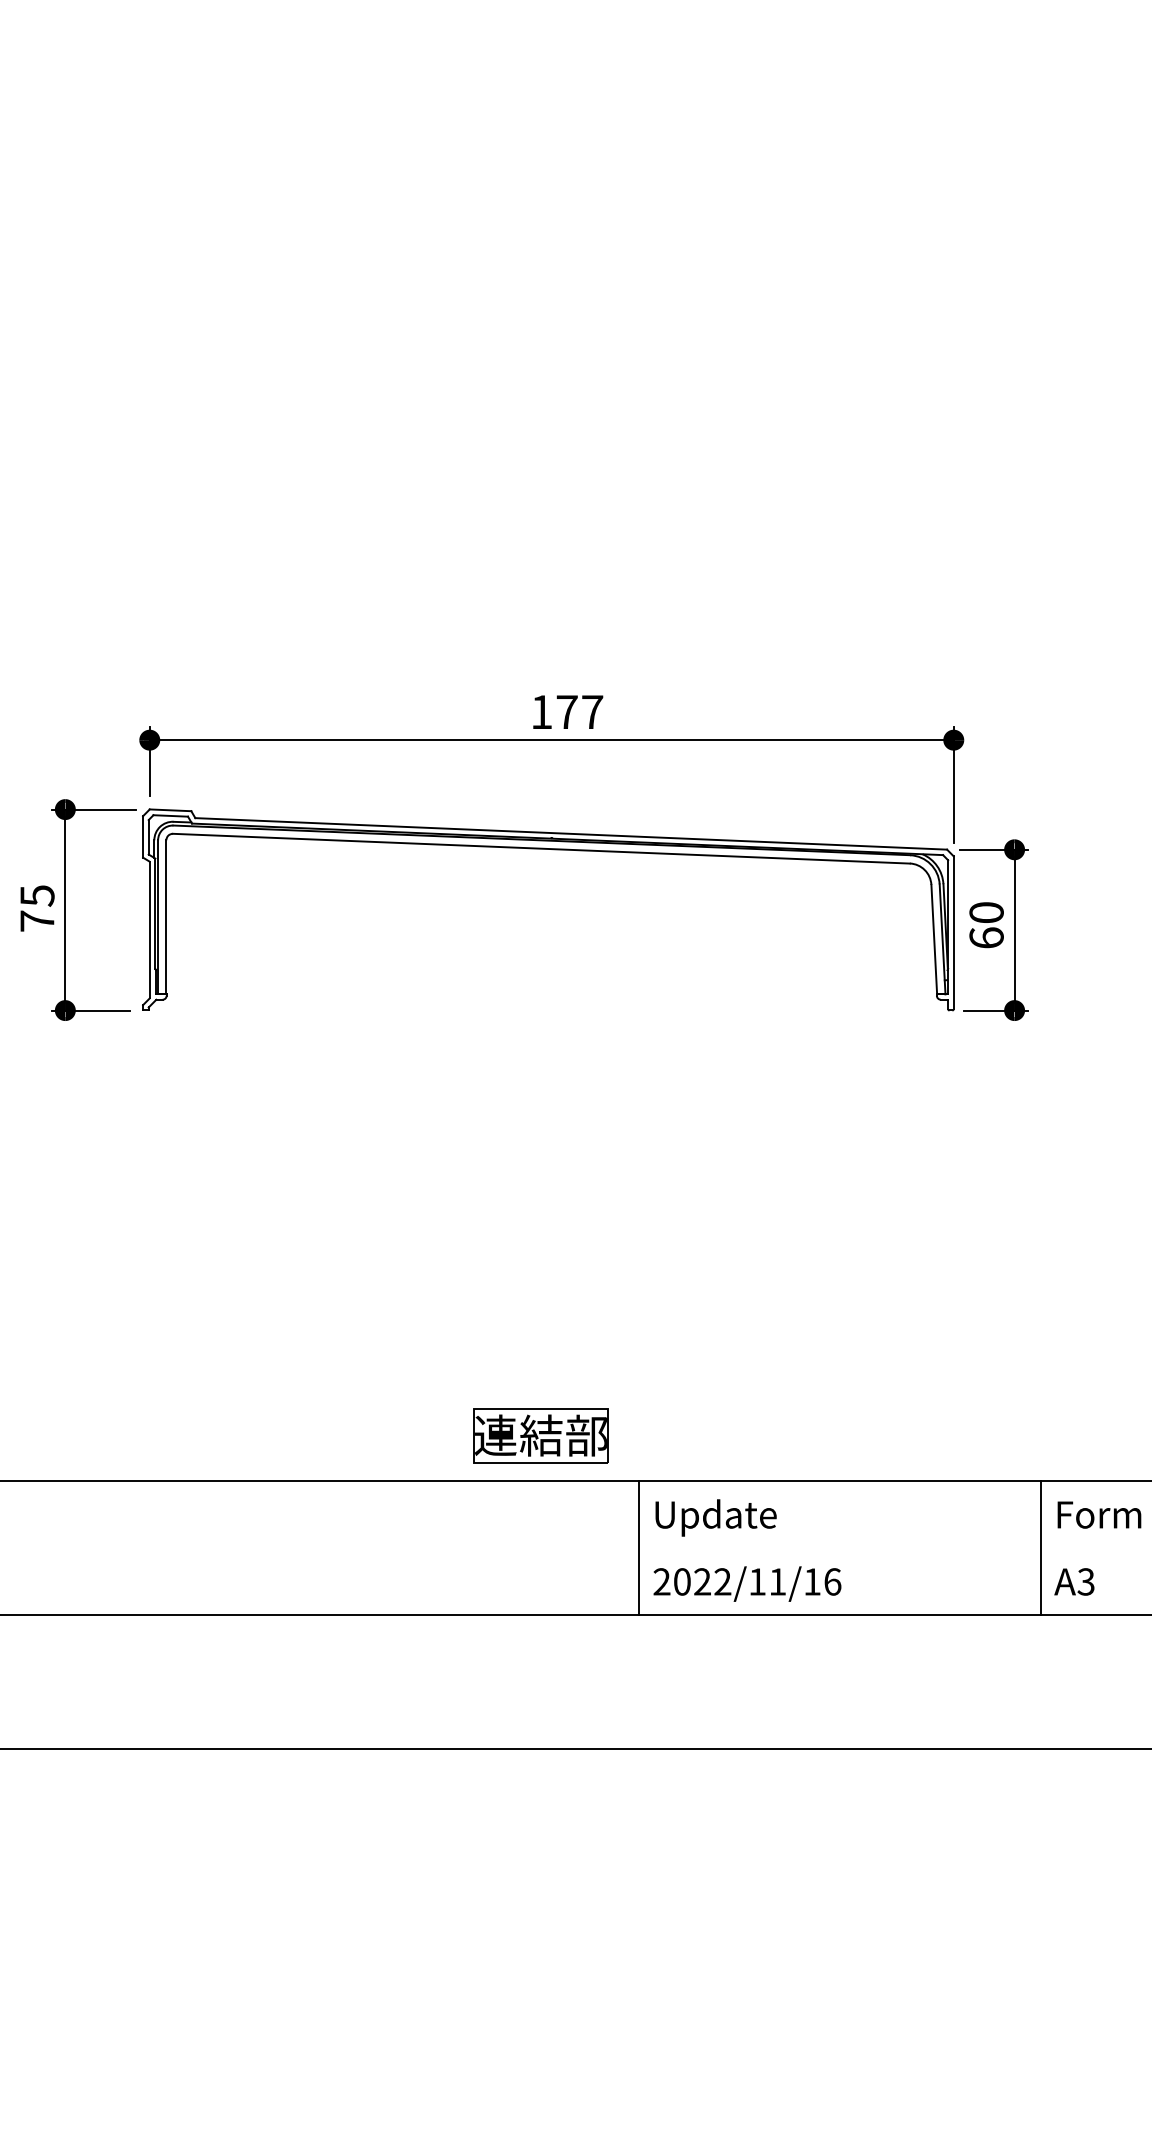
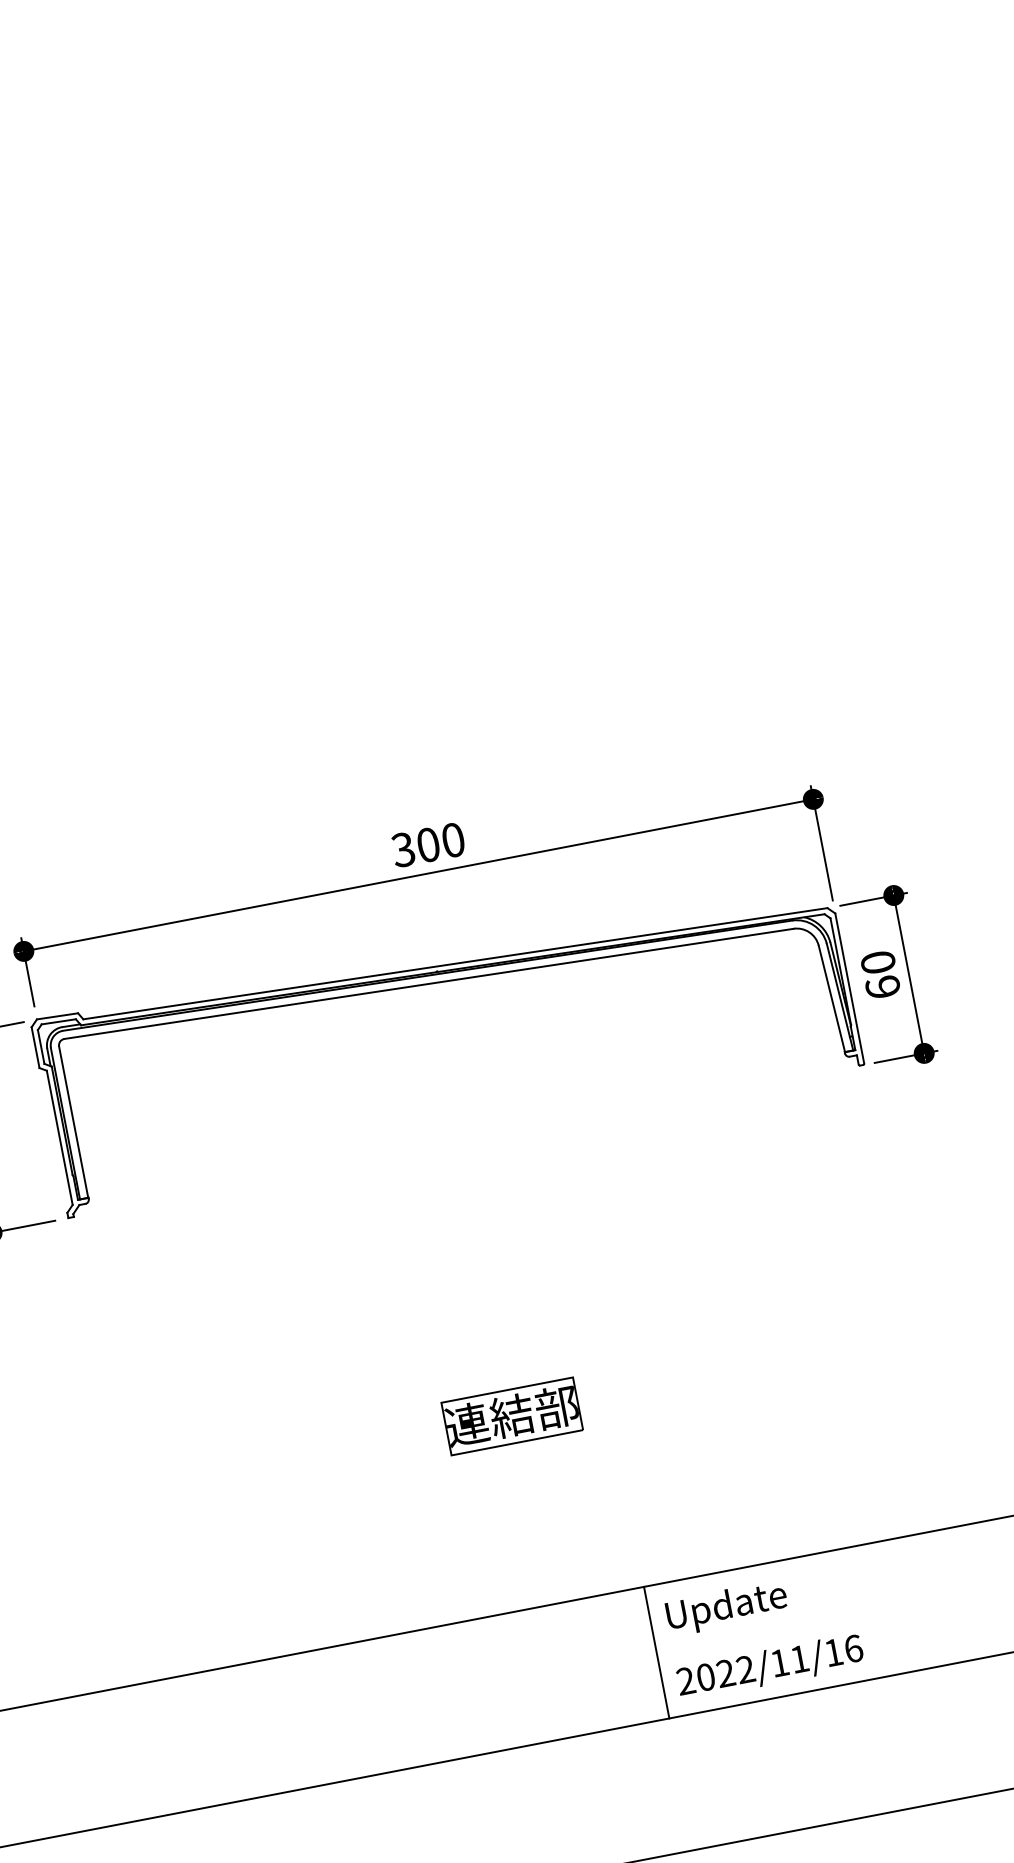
text: (566, 712) -> (427, 845), 177 -> 300
part: (540, 1435) -> (511, 1415), moved

